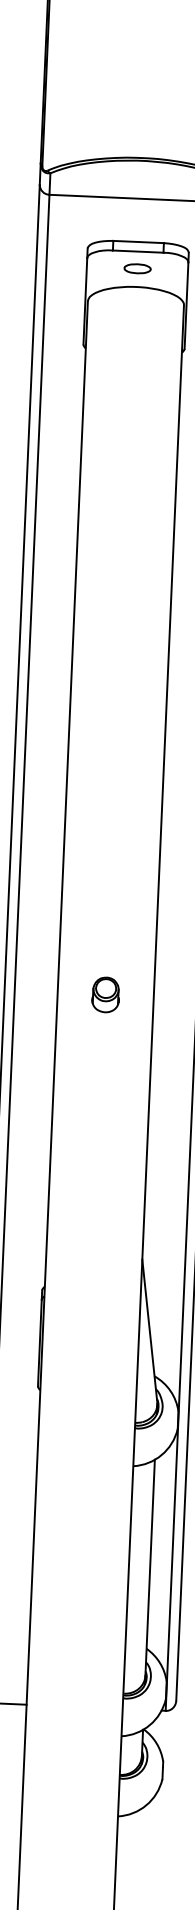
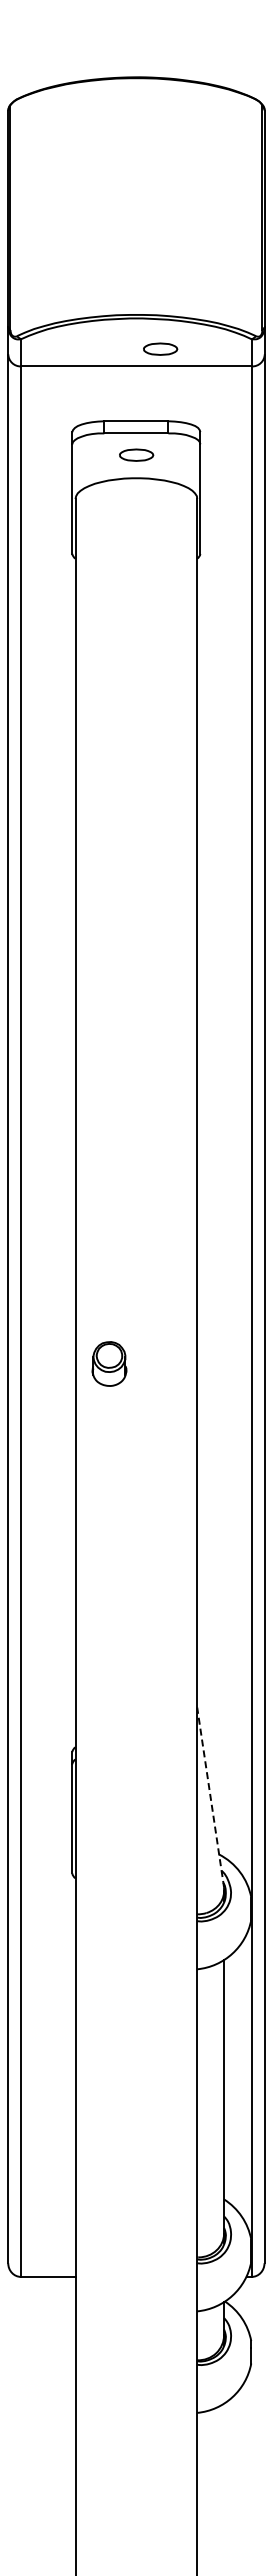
part: (160, 185) -> (160, 348), added
part: (105, 994) -> (109, 1363), moved
line: (149, 1331) -> (210, 1797), solid -> dashed

